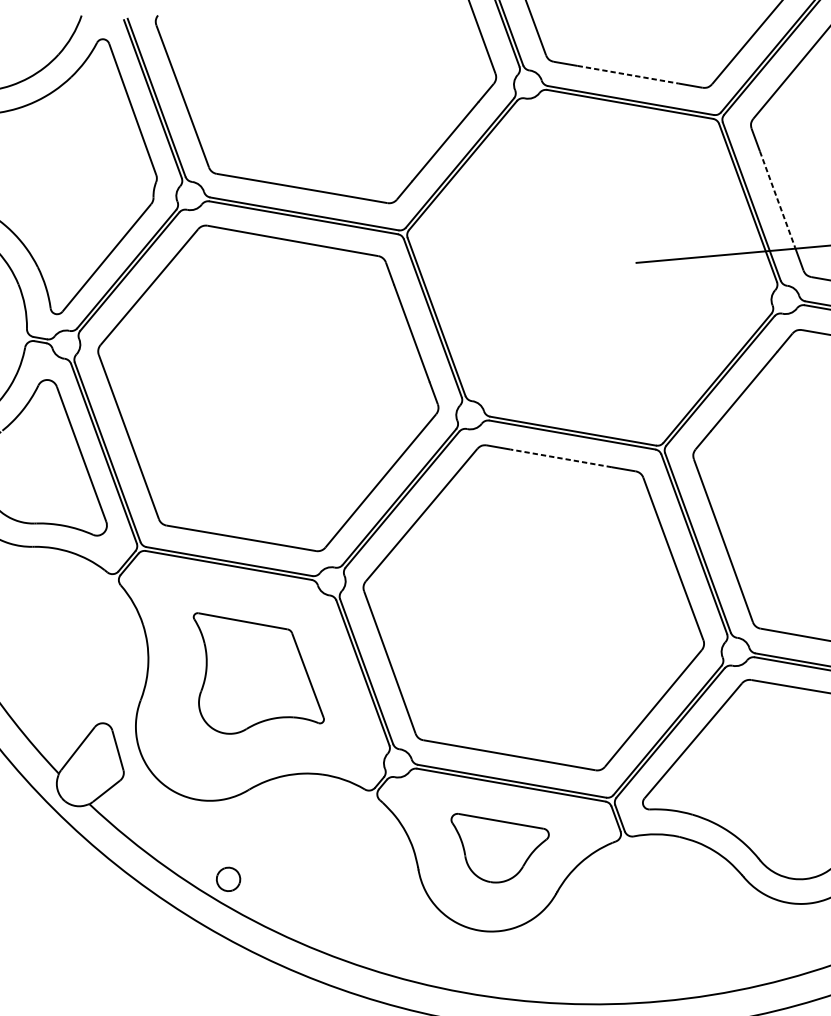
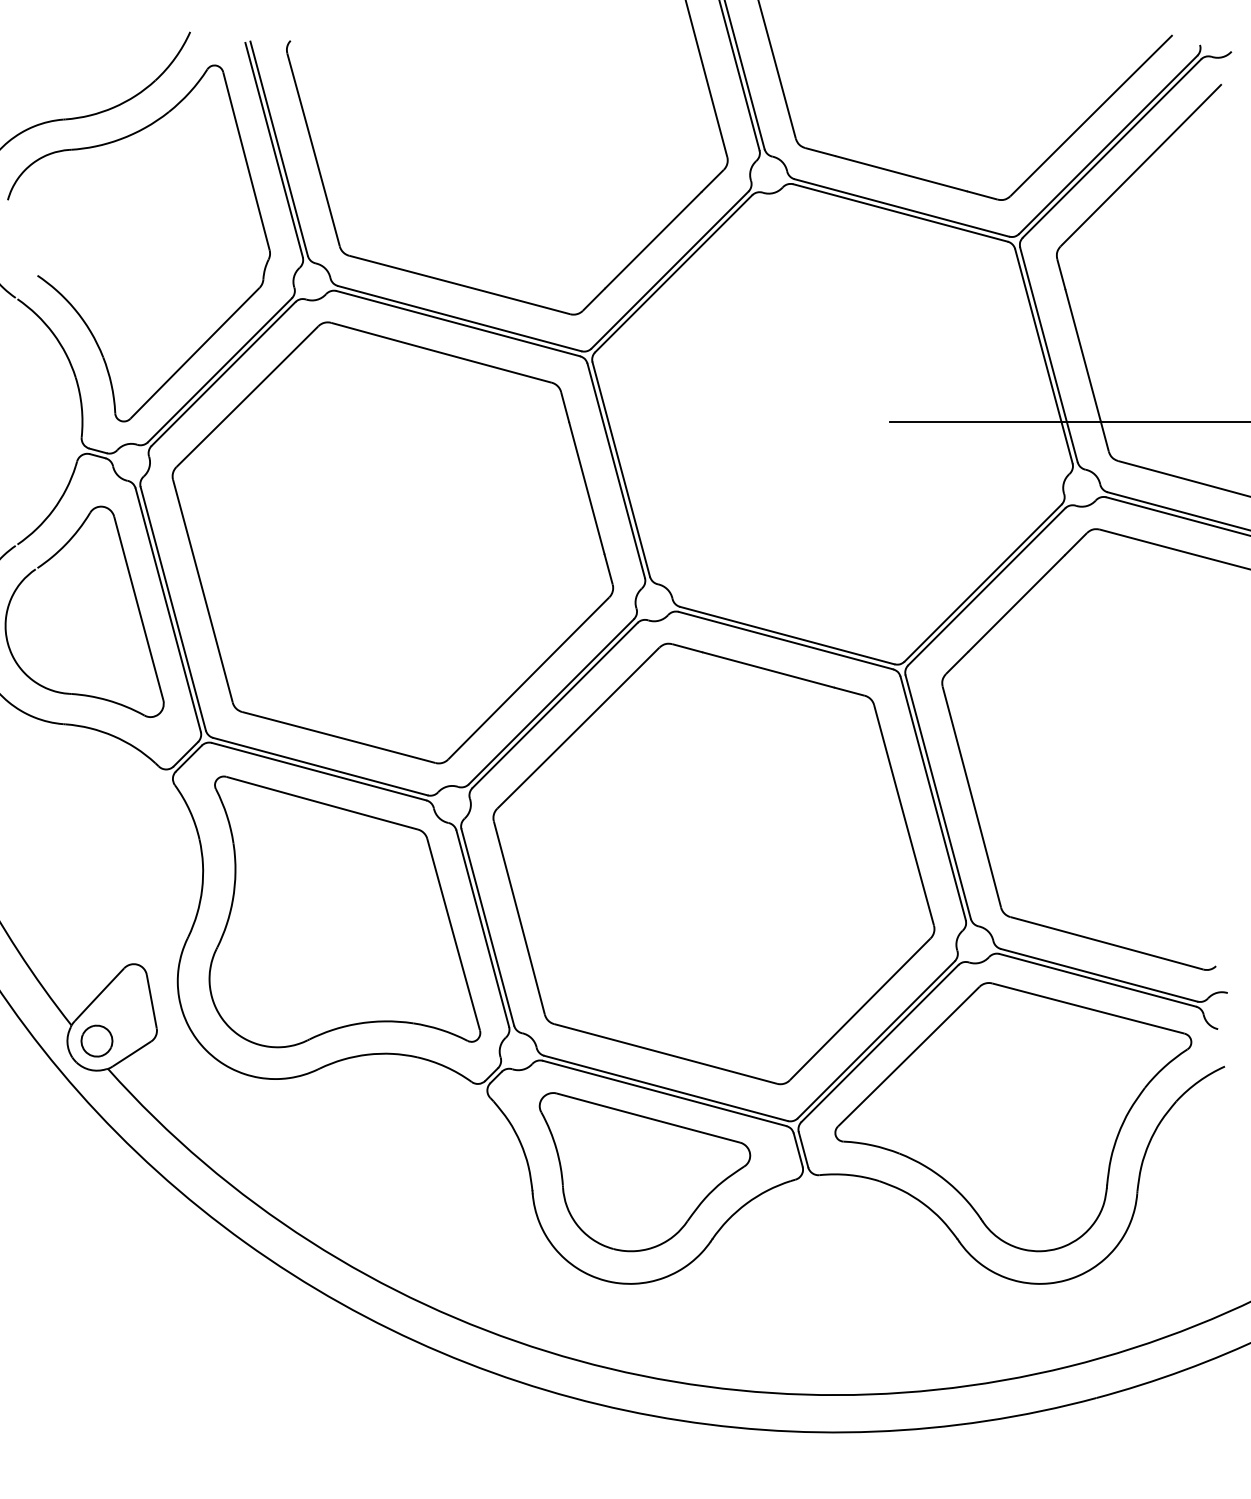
line: (628, 74) -> (901, 173), dashed -> solid
line: (777, 199) -> (1083, 355), dashed -> solid
line: (561, 458) -> (768, 670), dashed -> solid
part: (257, 669) -> (344, 911), size x1.67
part: (501, 846) -> (644, 1172), size x1.67
part: (228, 878) -> (96, 1040), moved

